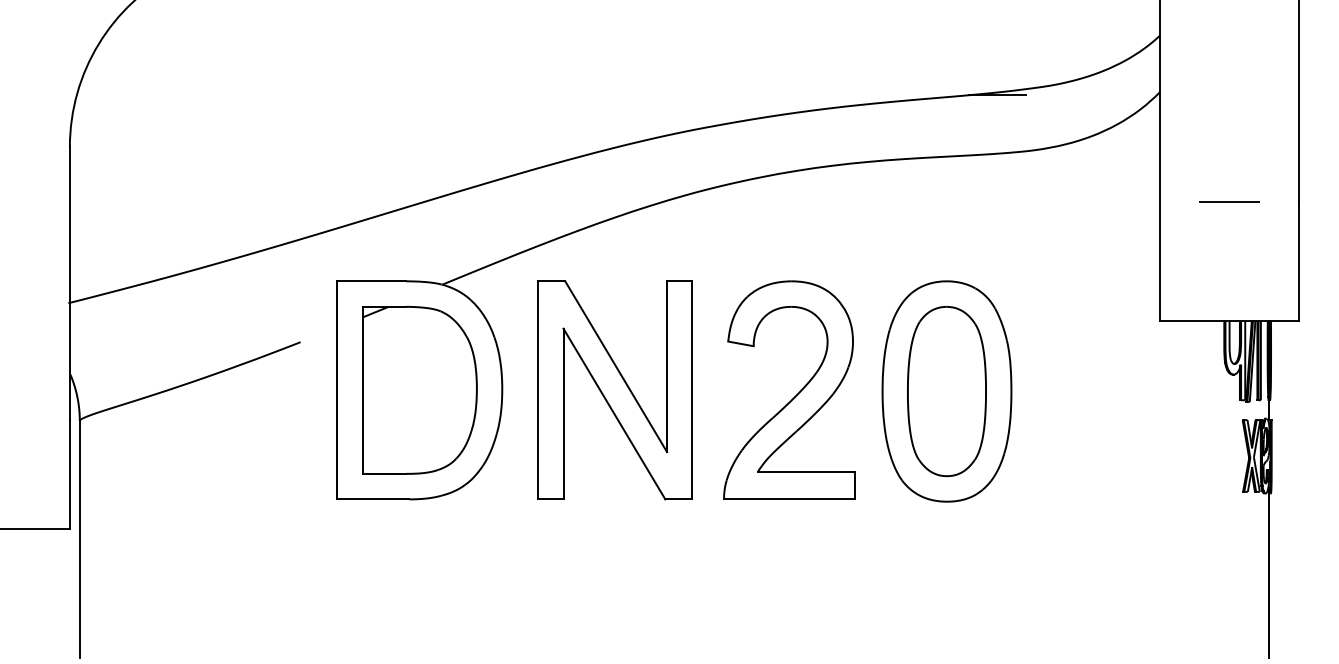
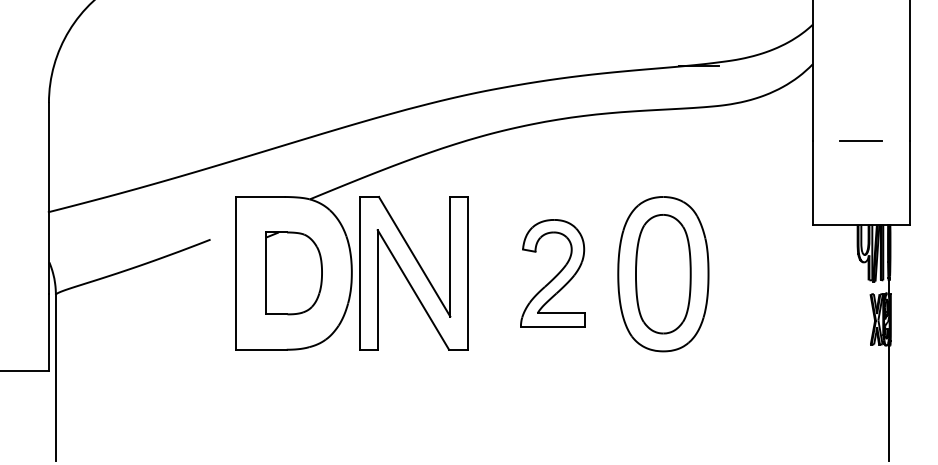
part: (418, 390) -> (293, 273), size x0.7
part: (614, 390) -> (413, 273), moved
part: (788, 390) -> (552, 273), size x0.7

